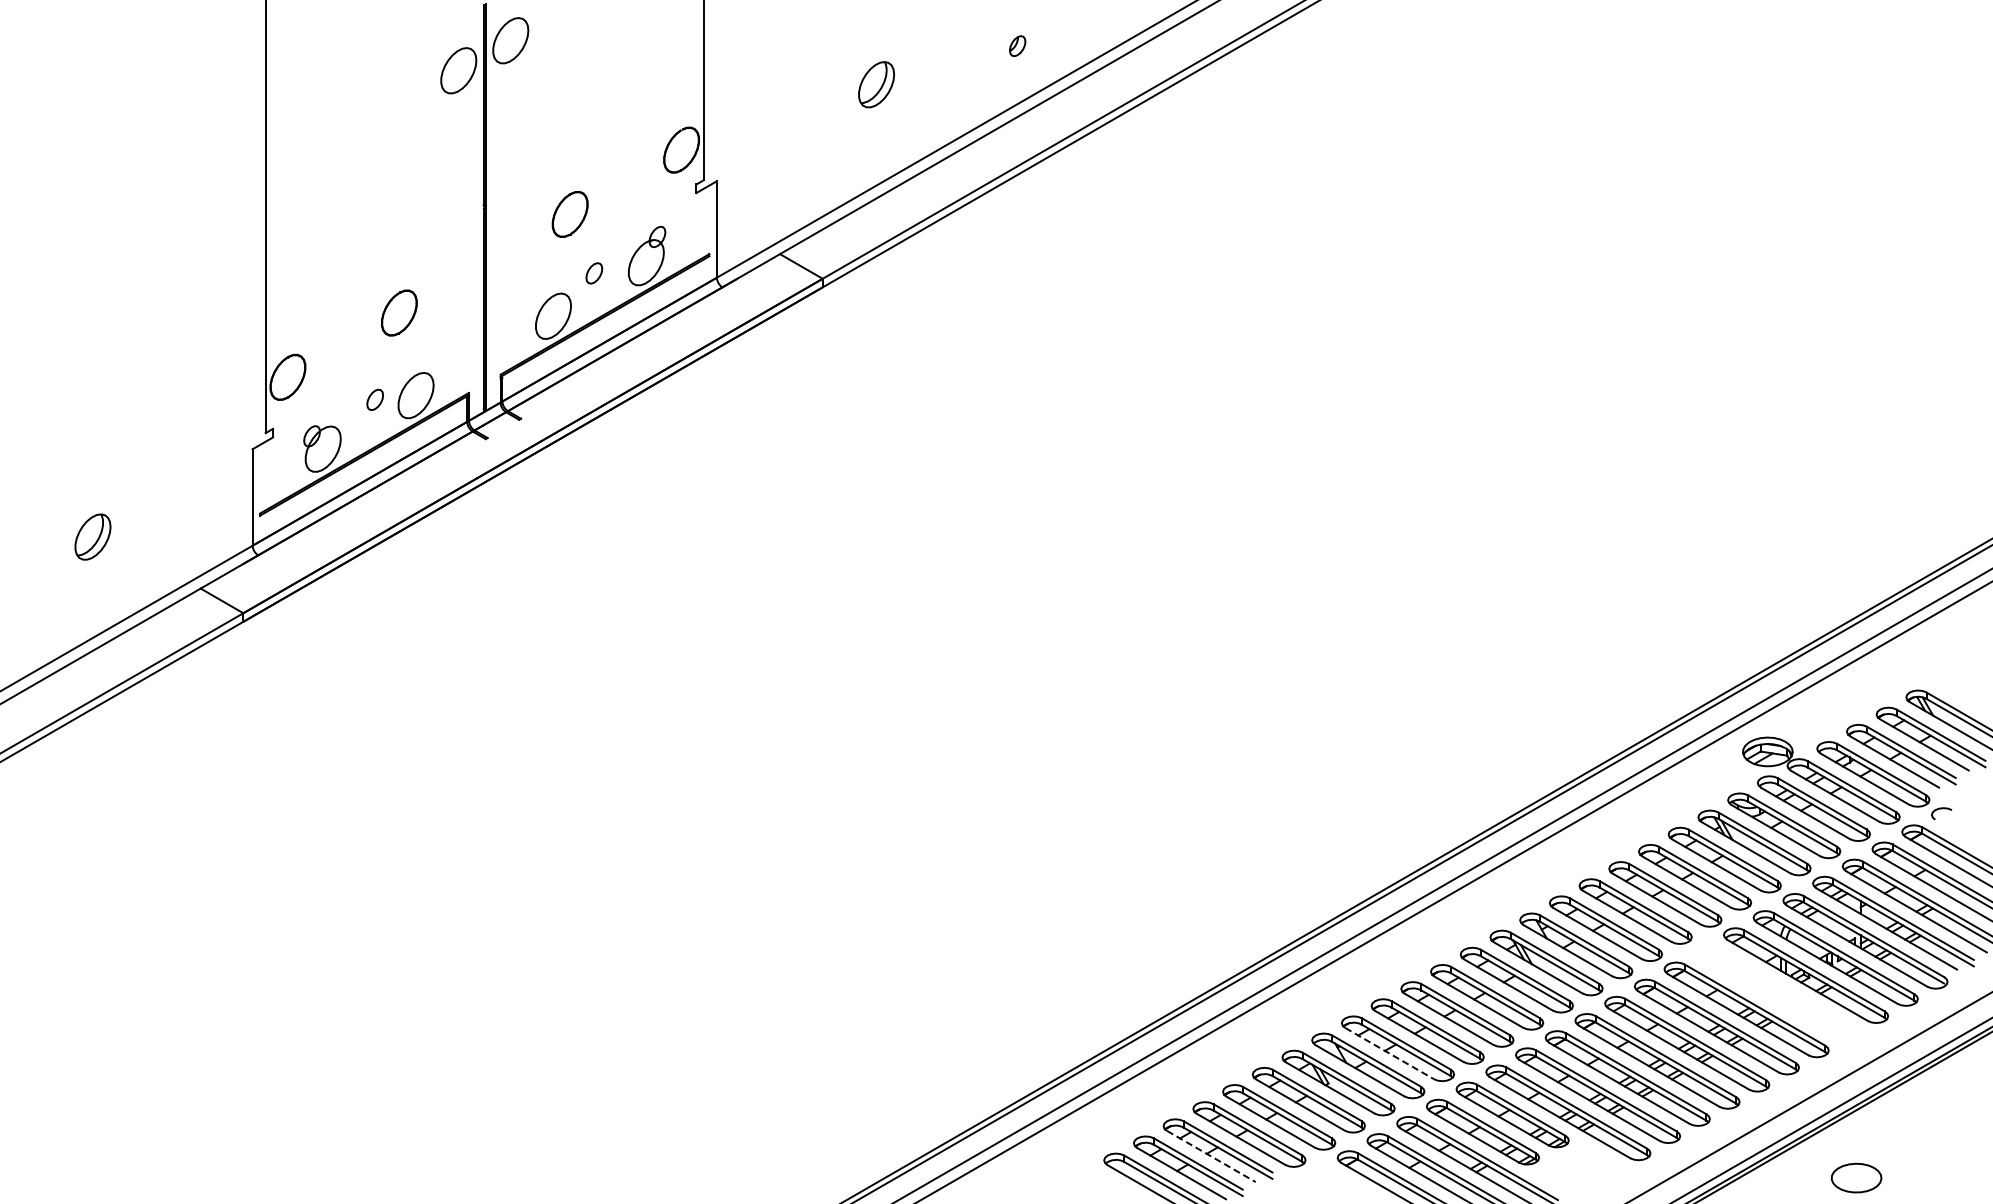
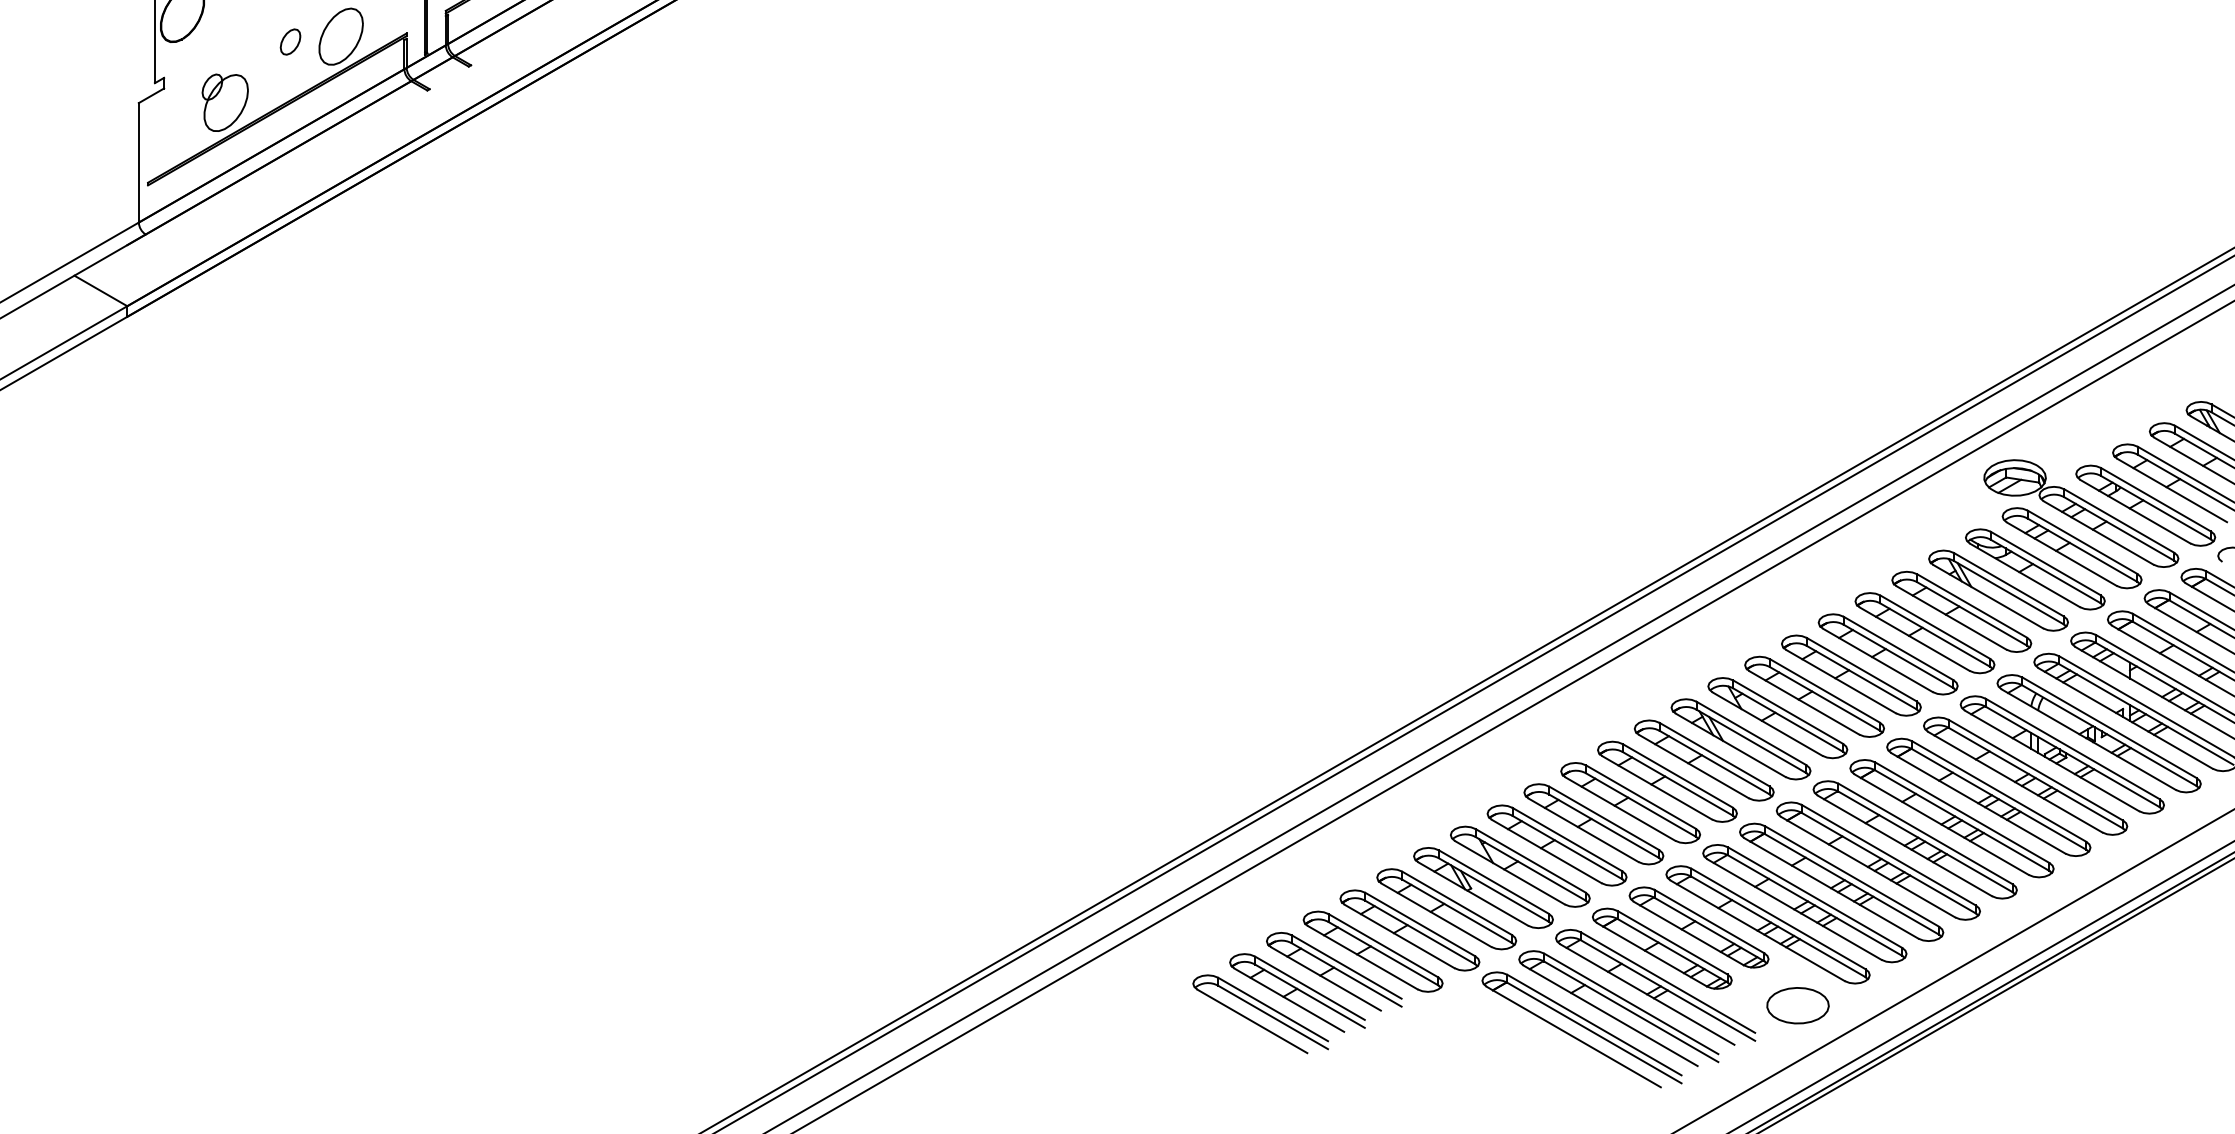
part: (1776, 992) -> (2025, 775), added
line: (1390, 1053) -> (1547, 851), dashed -> solid
line: (1211, 1156) -> (1326, 978), dashed -> solid
part: (1856, 1177) -> (1797, 1004), moved

